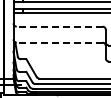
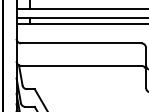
line: (59, 26) -> (81, 43), dashed -> solid
line: (59, 42) -> (81, 65), dashed -> solid

